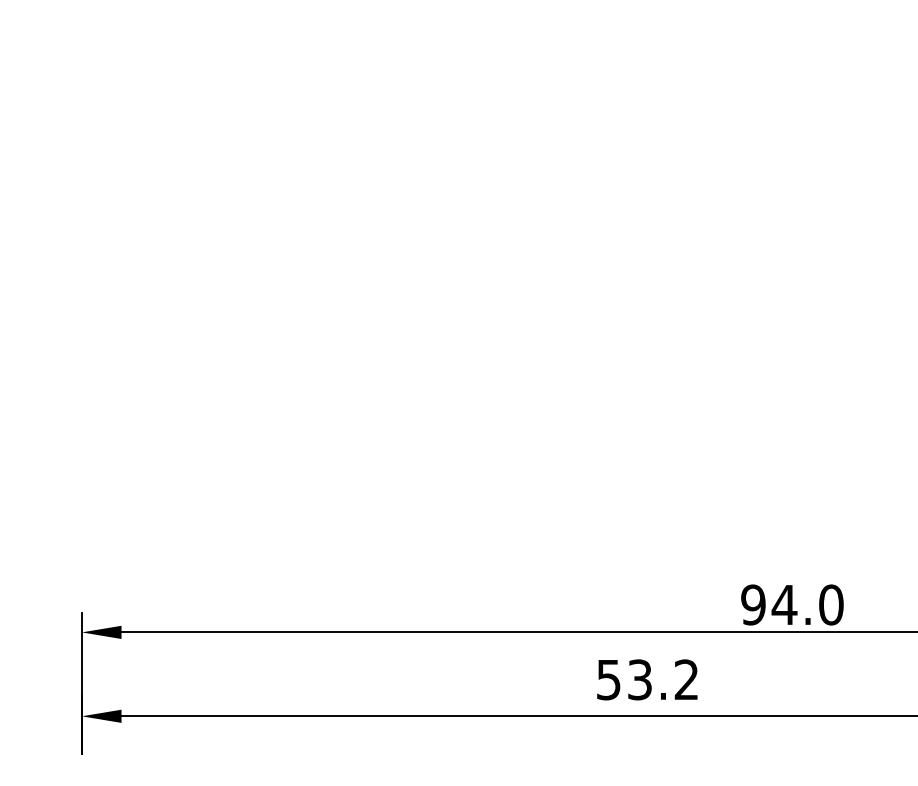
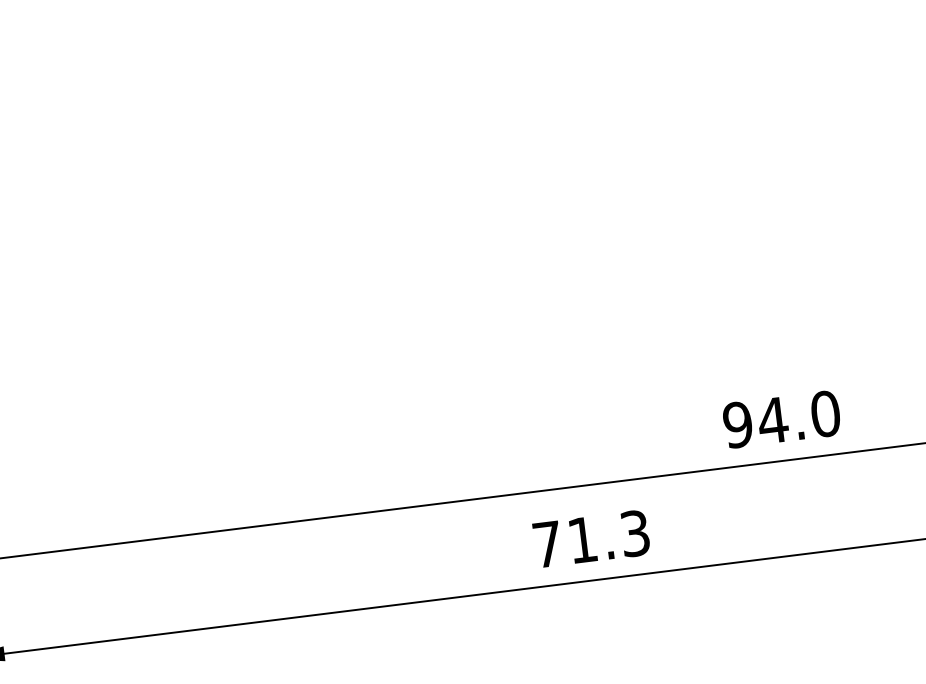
text: (792, 604) -> (781, 418), moved
text: (647, 679) -> (591, 538), 53.2 -> 71.3

